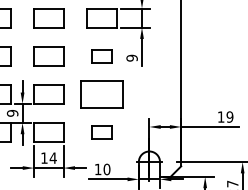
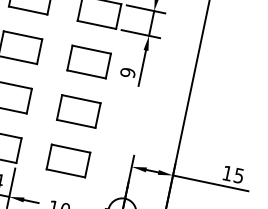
part: (101, 56) -> (88, 62), size x1.43
part: (101, 94) -> (78, 111), size x0.71
text: (229, 116) -> (238, 174), 19 -> 15
part: (101, 132) -> (68, 161), size x1.43

